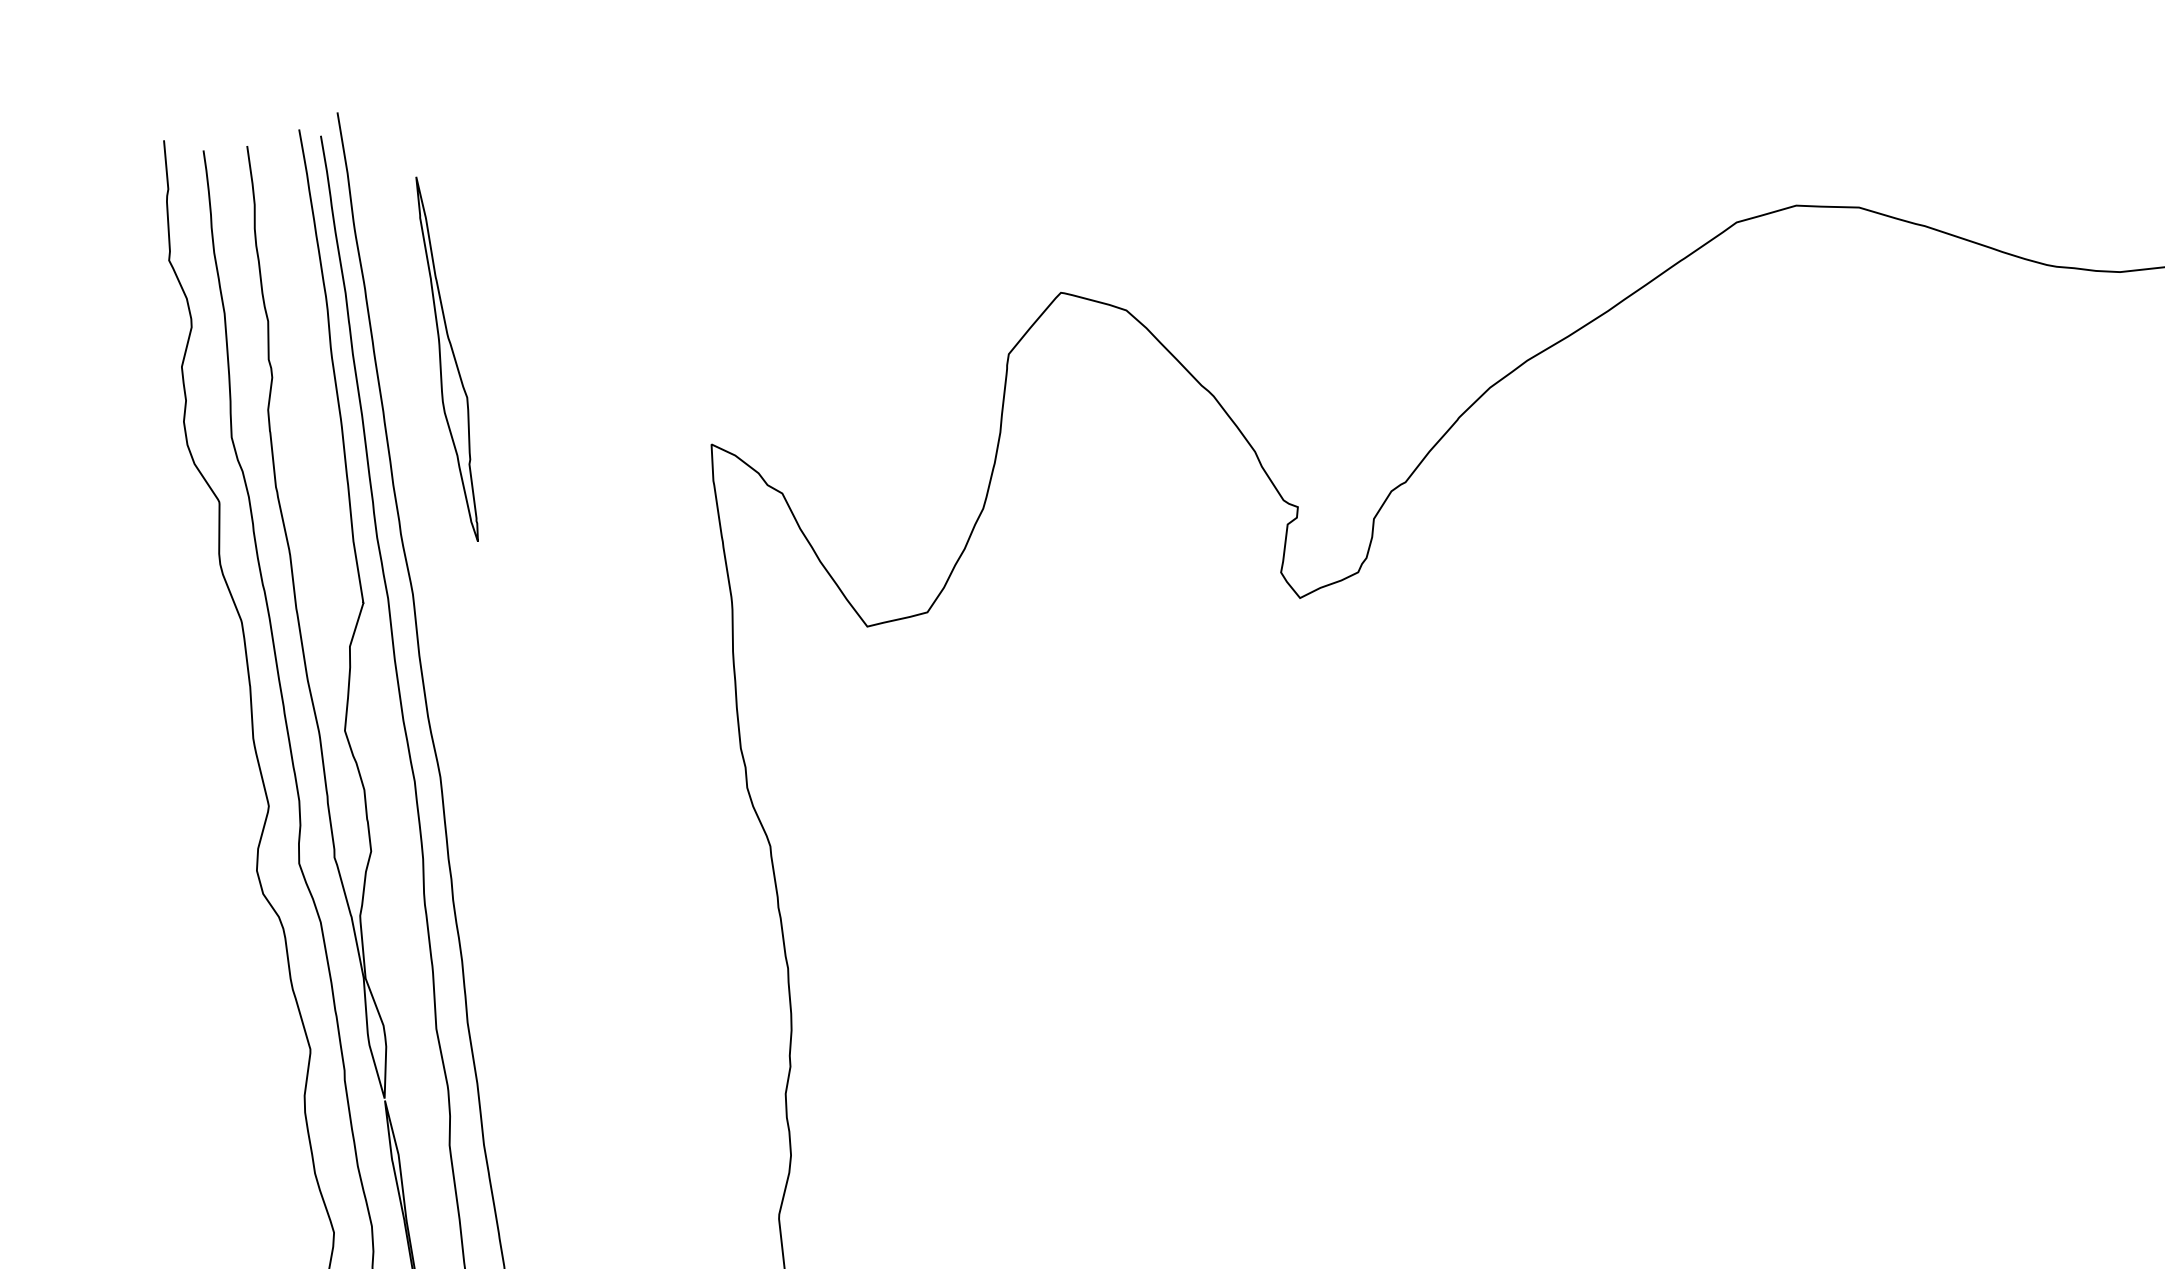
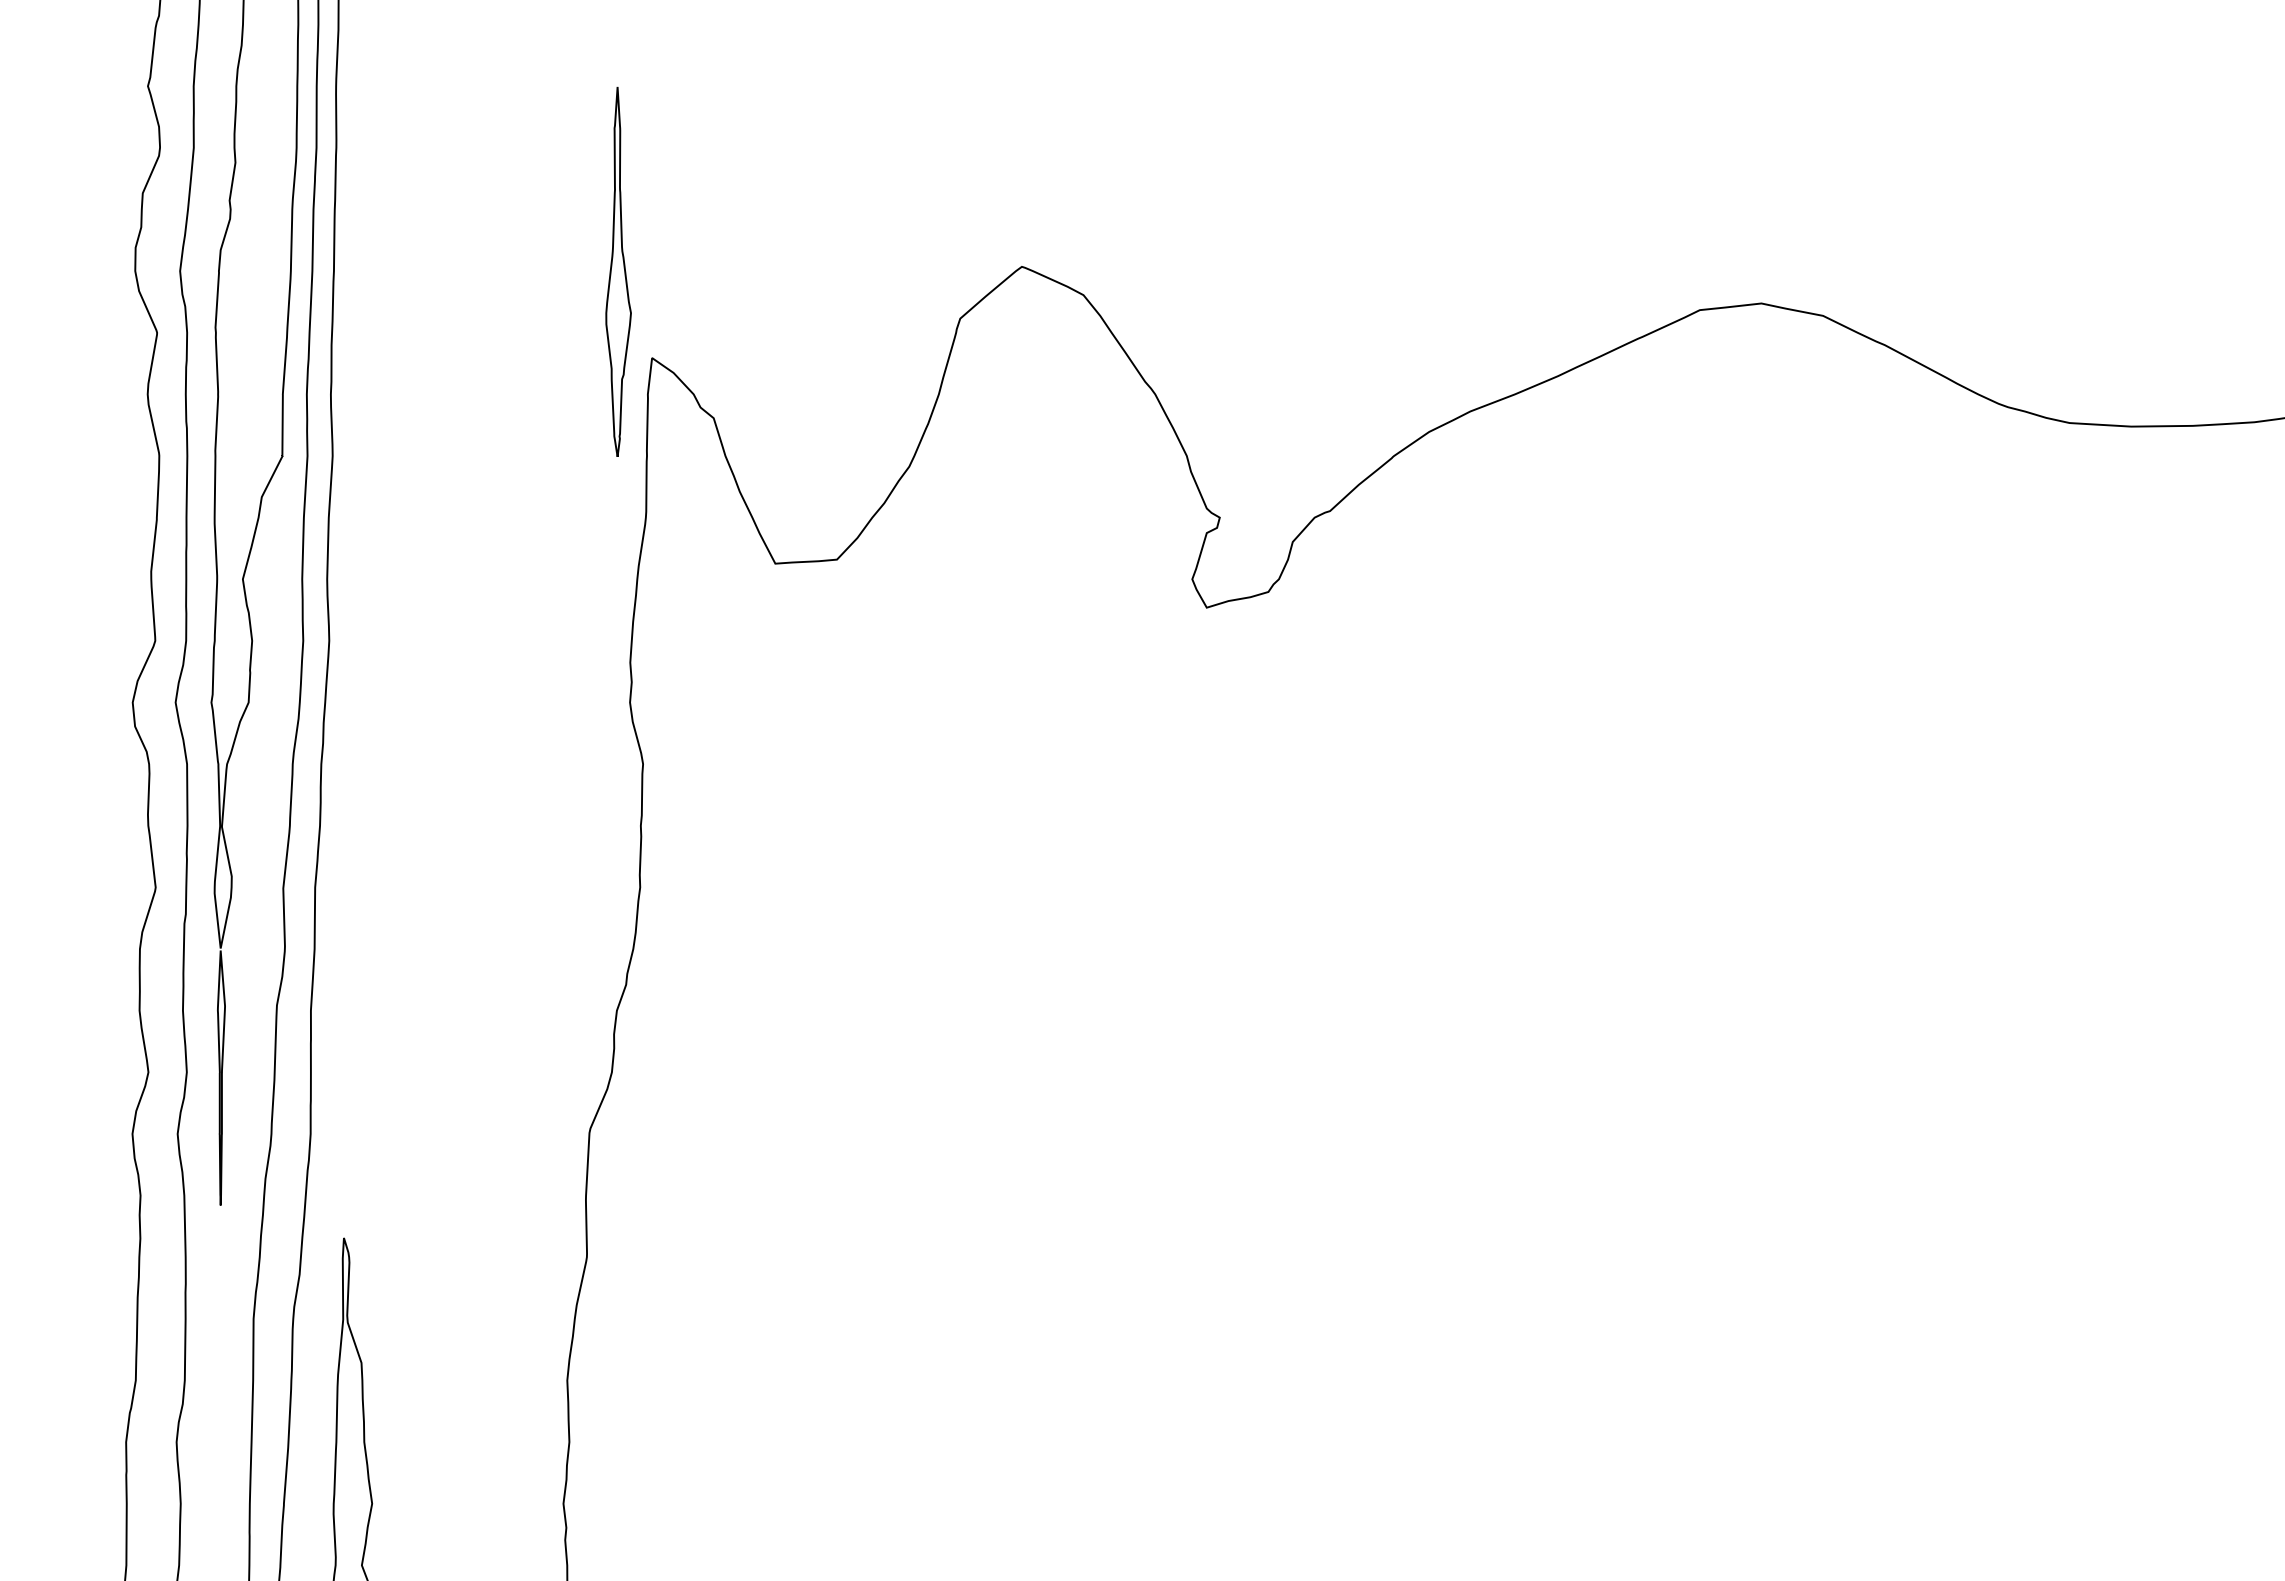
part: (447, 358) -> (618, 271), moved

